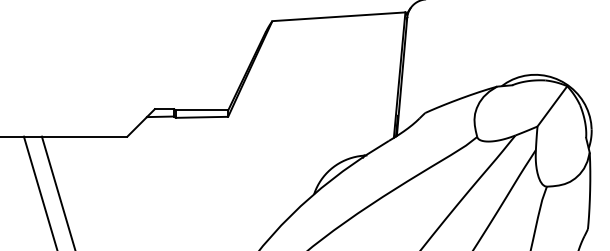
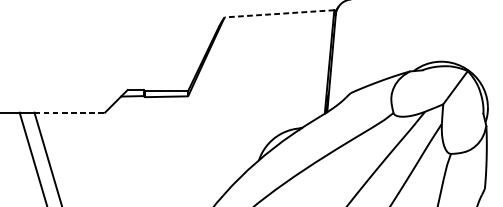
line: (338, 16) -> (279, 13), solid -> dashed
line: (84, 136) -> (69, 112), solid -> dashed

